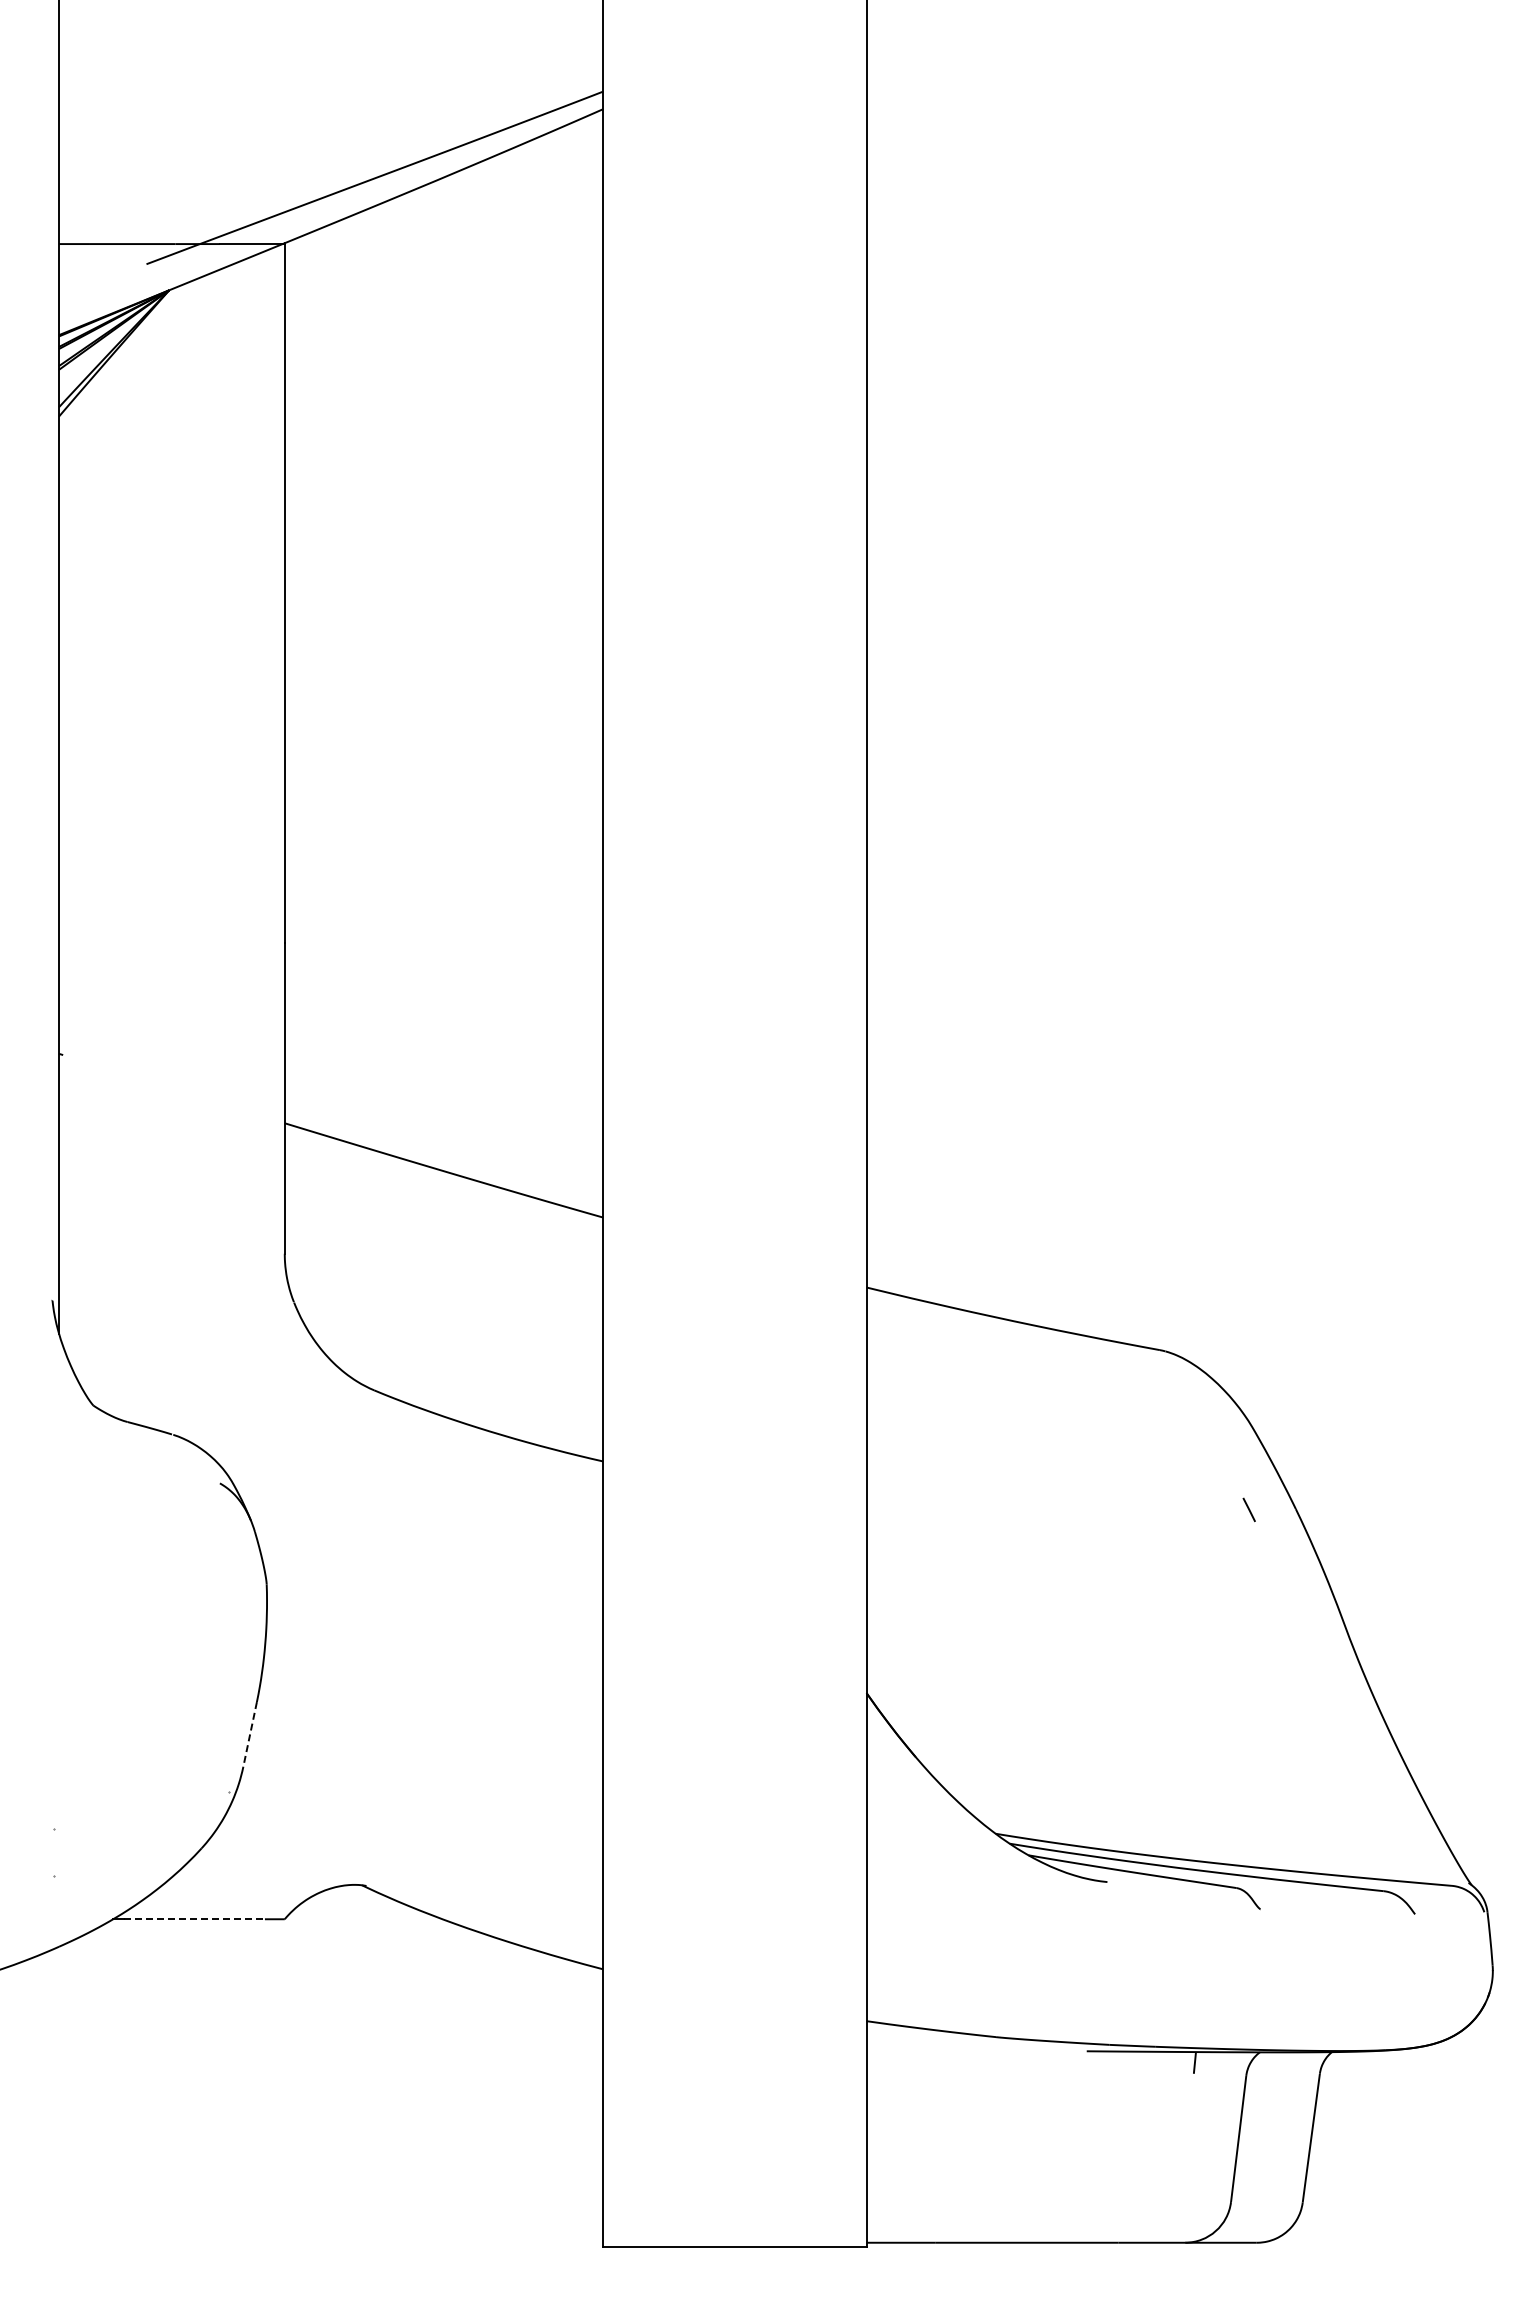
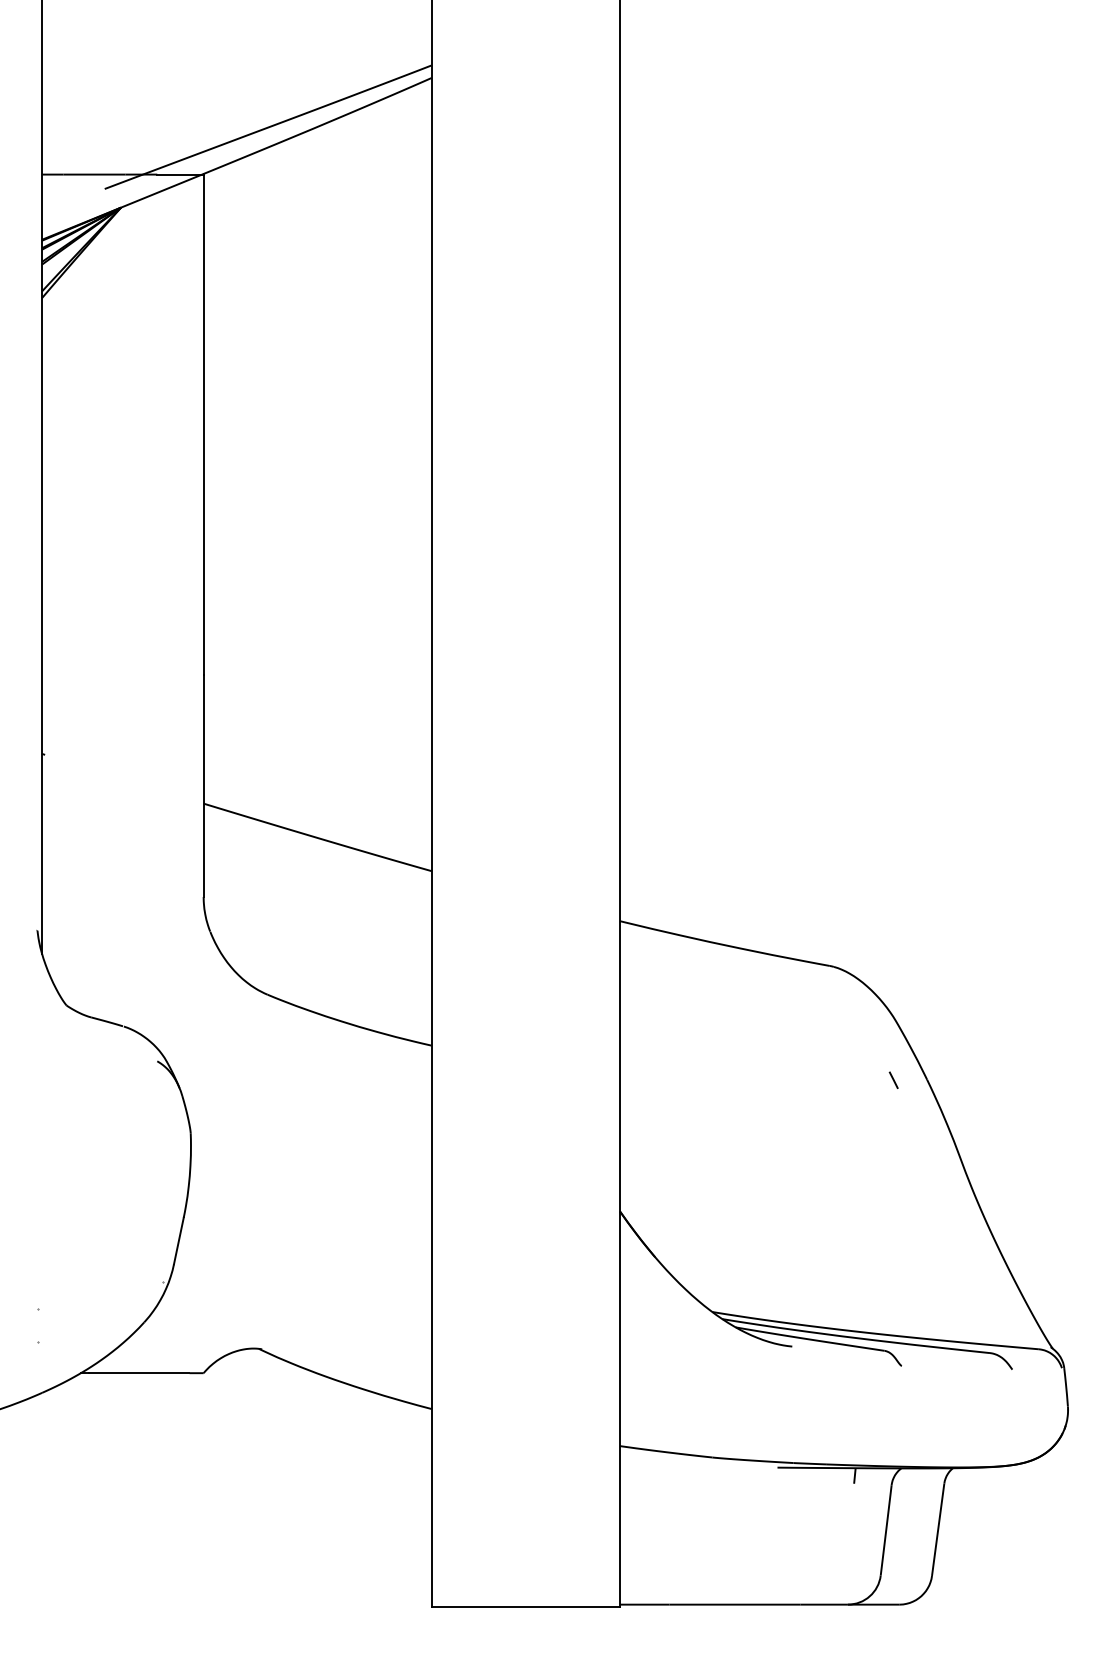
line: (250, 1735) -> (179, 1241), dashed -> solid
line: (195, 1919) -> (139, 1373), dashed -> solid

